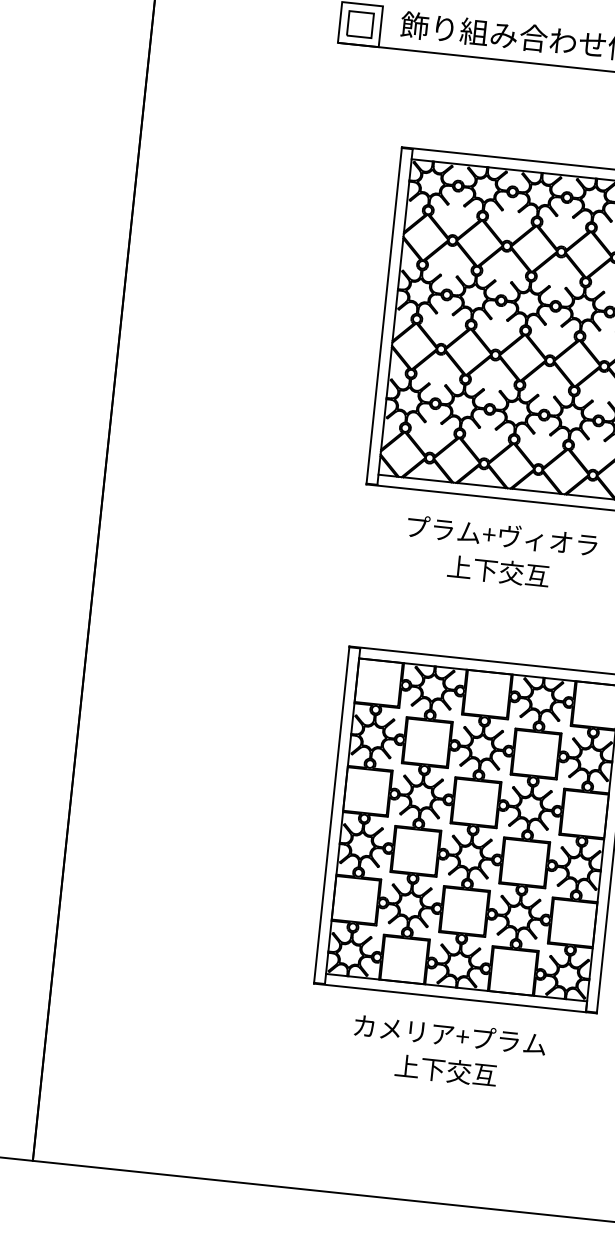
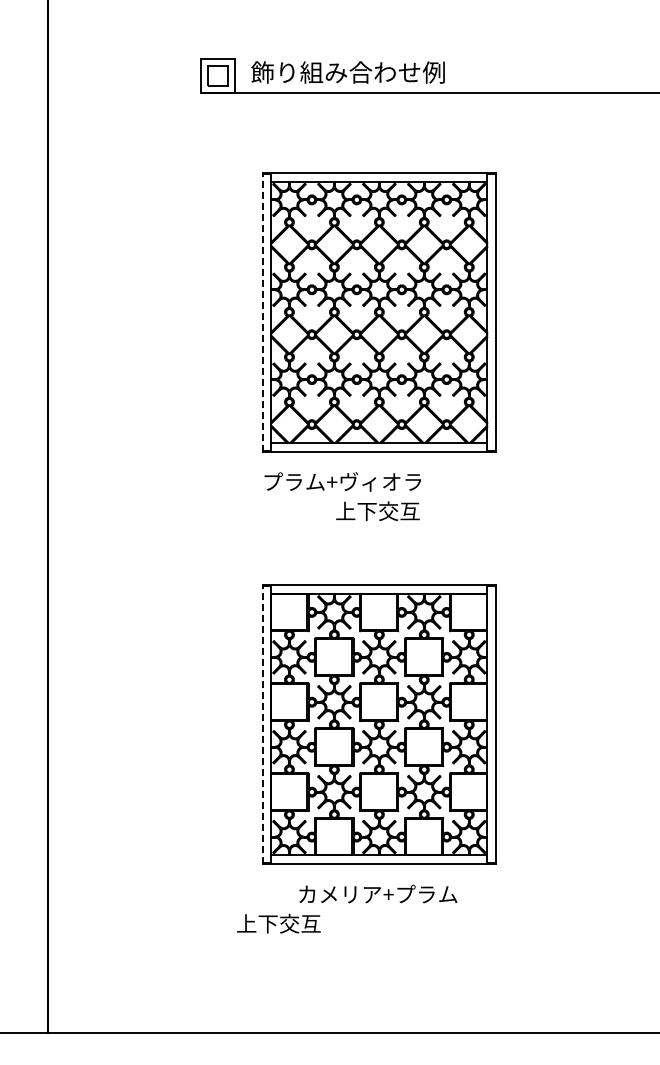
line: (384, 314) -> (262, 311), solid -> dashed
text: (501, 535) -> (342, 481), moved
line: (331, 814) -> (262, 724), solid -> dashed
text: (445, 1070) -> (278, 923), moved

